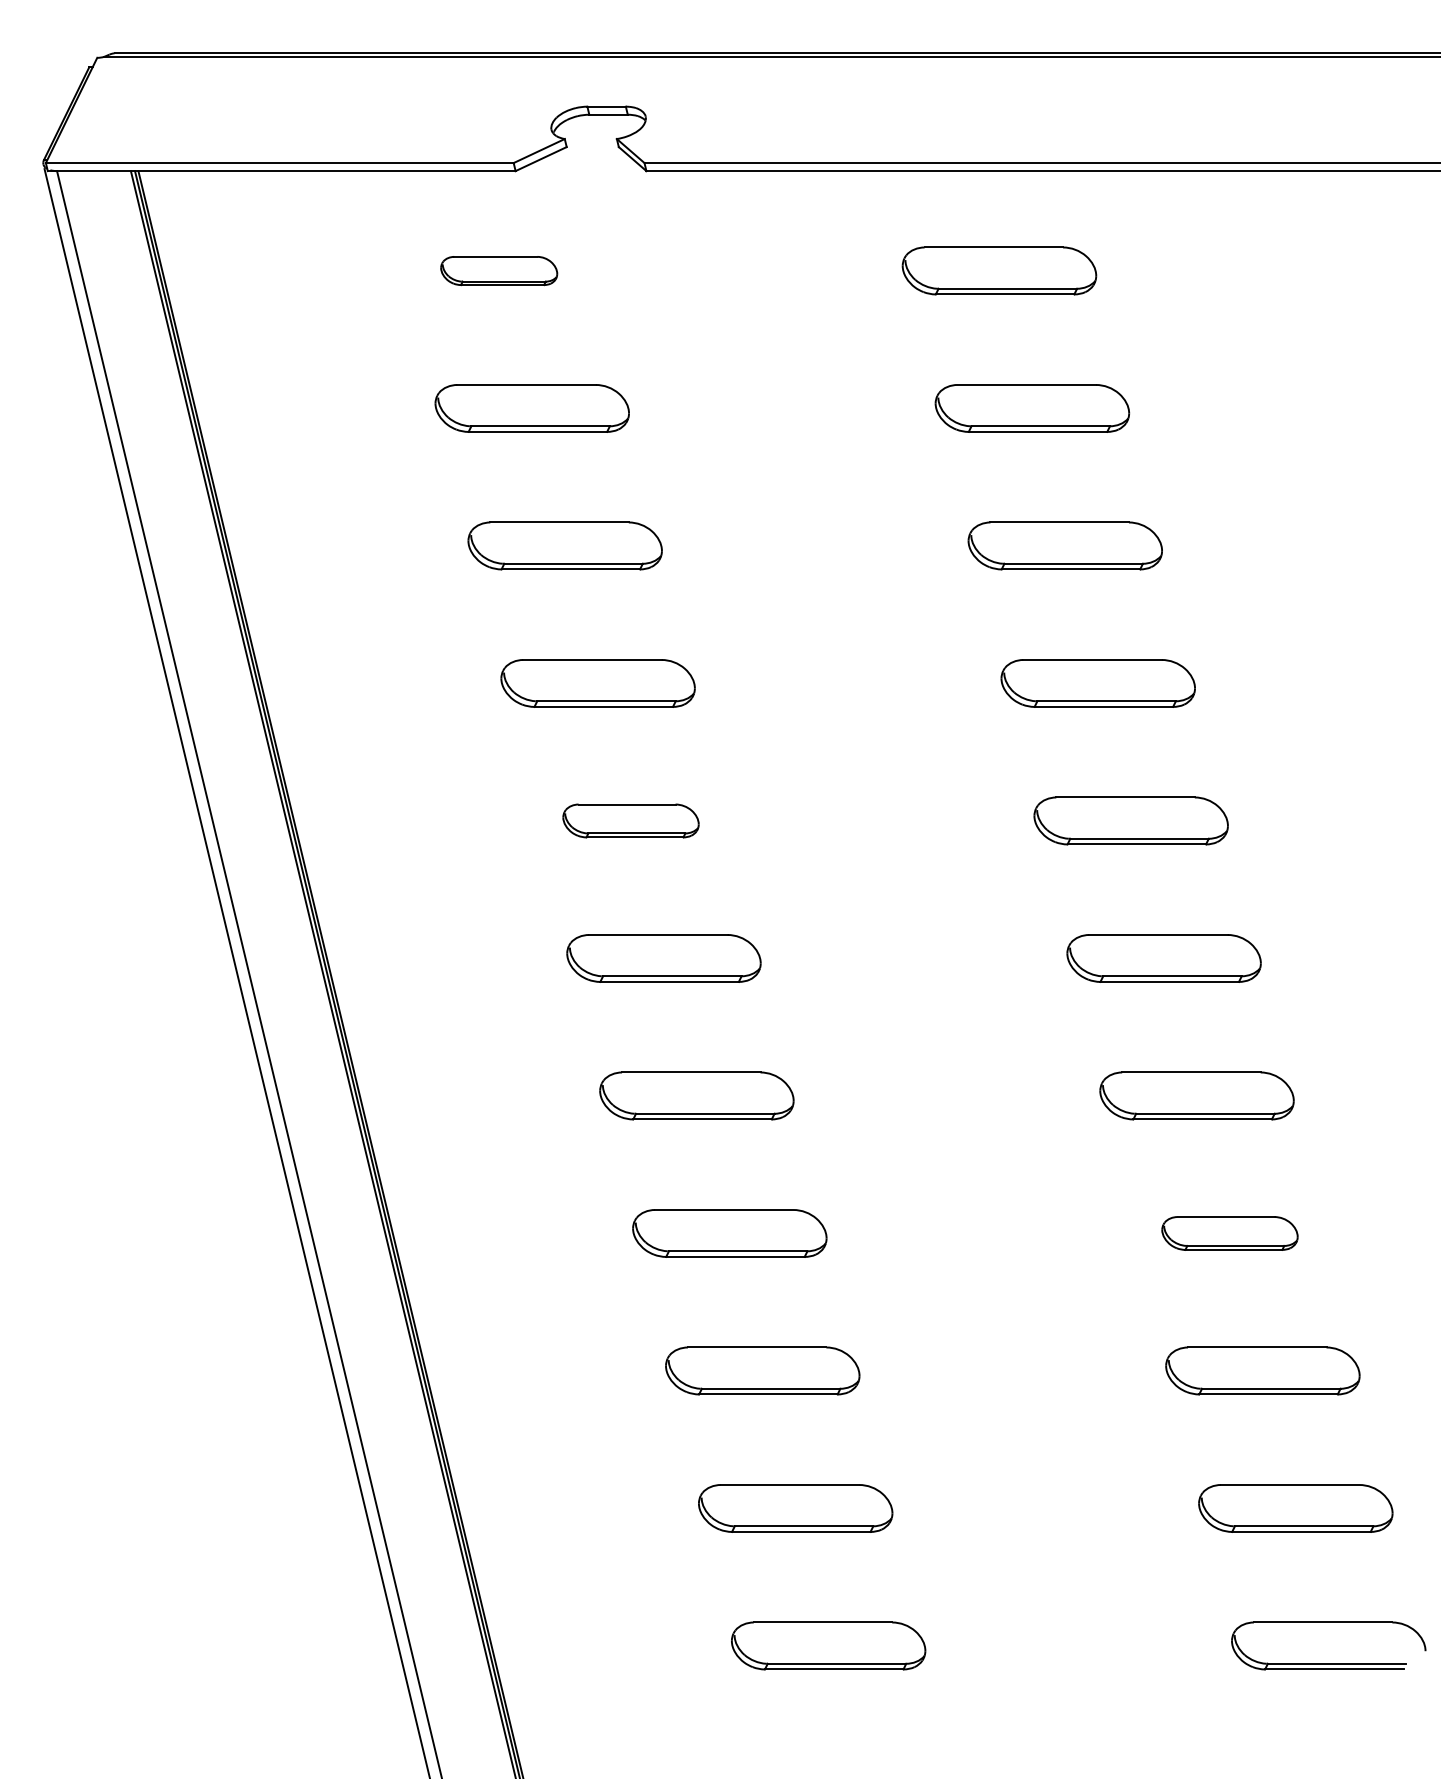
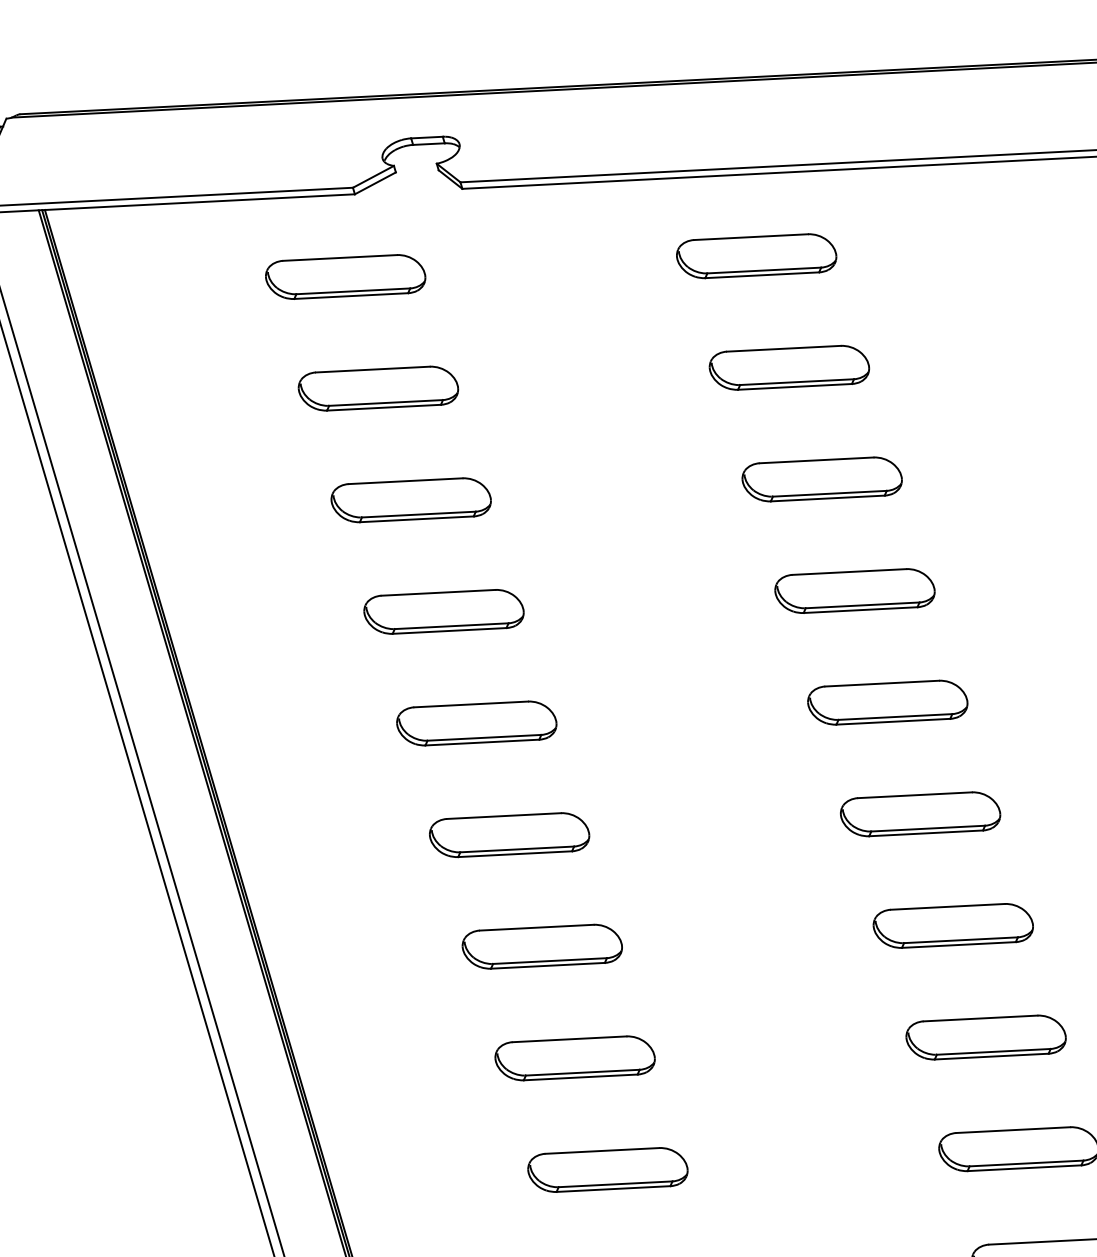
part: (498, 270) -> (344, 276), size x1.67
part: (630, 820) -> (476, 723), size x1.43
part: (1229, 1233) -> (985, 1037), size x1.43

